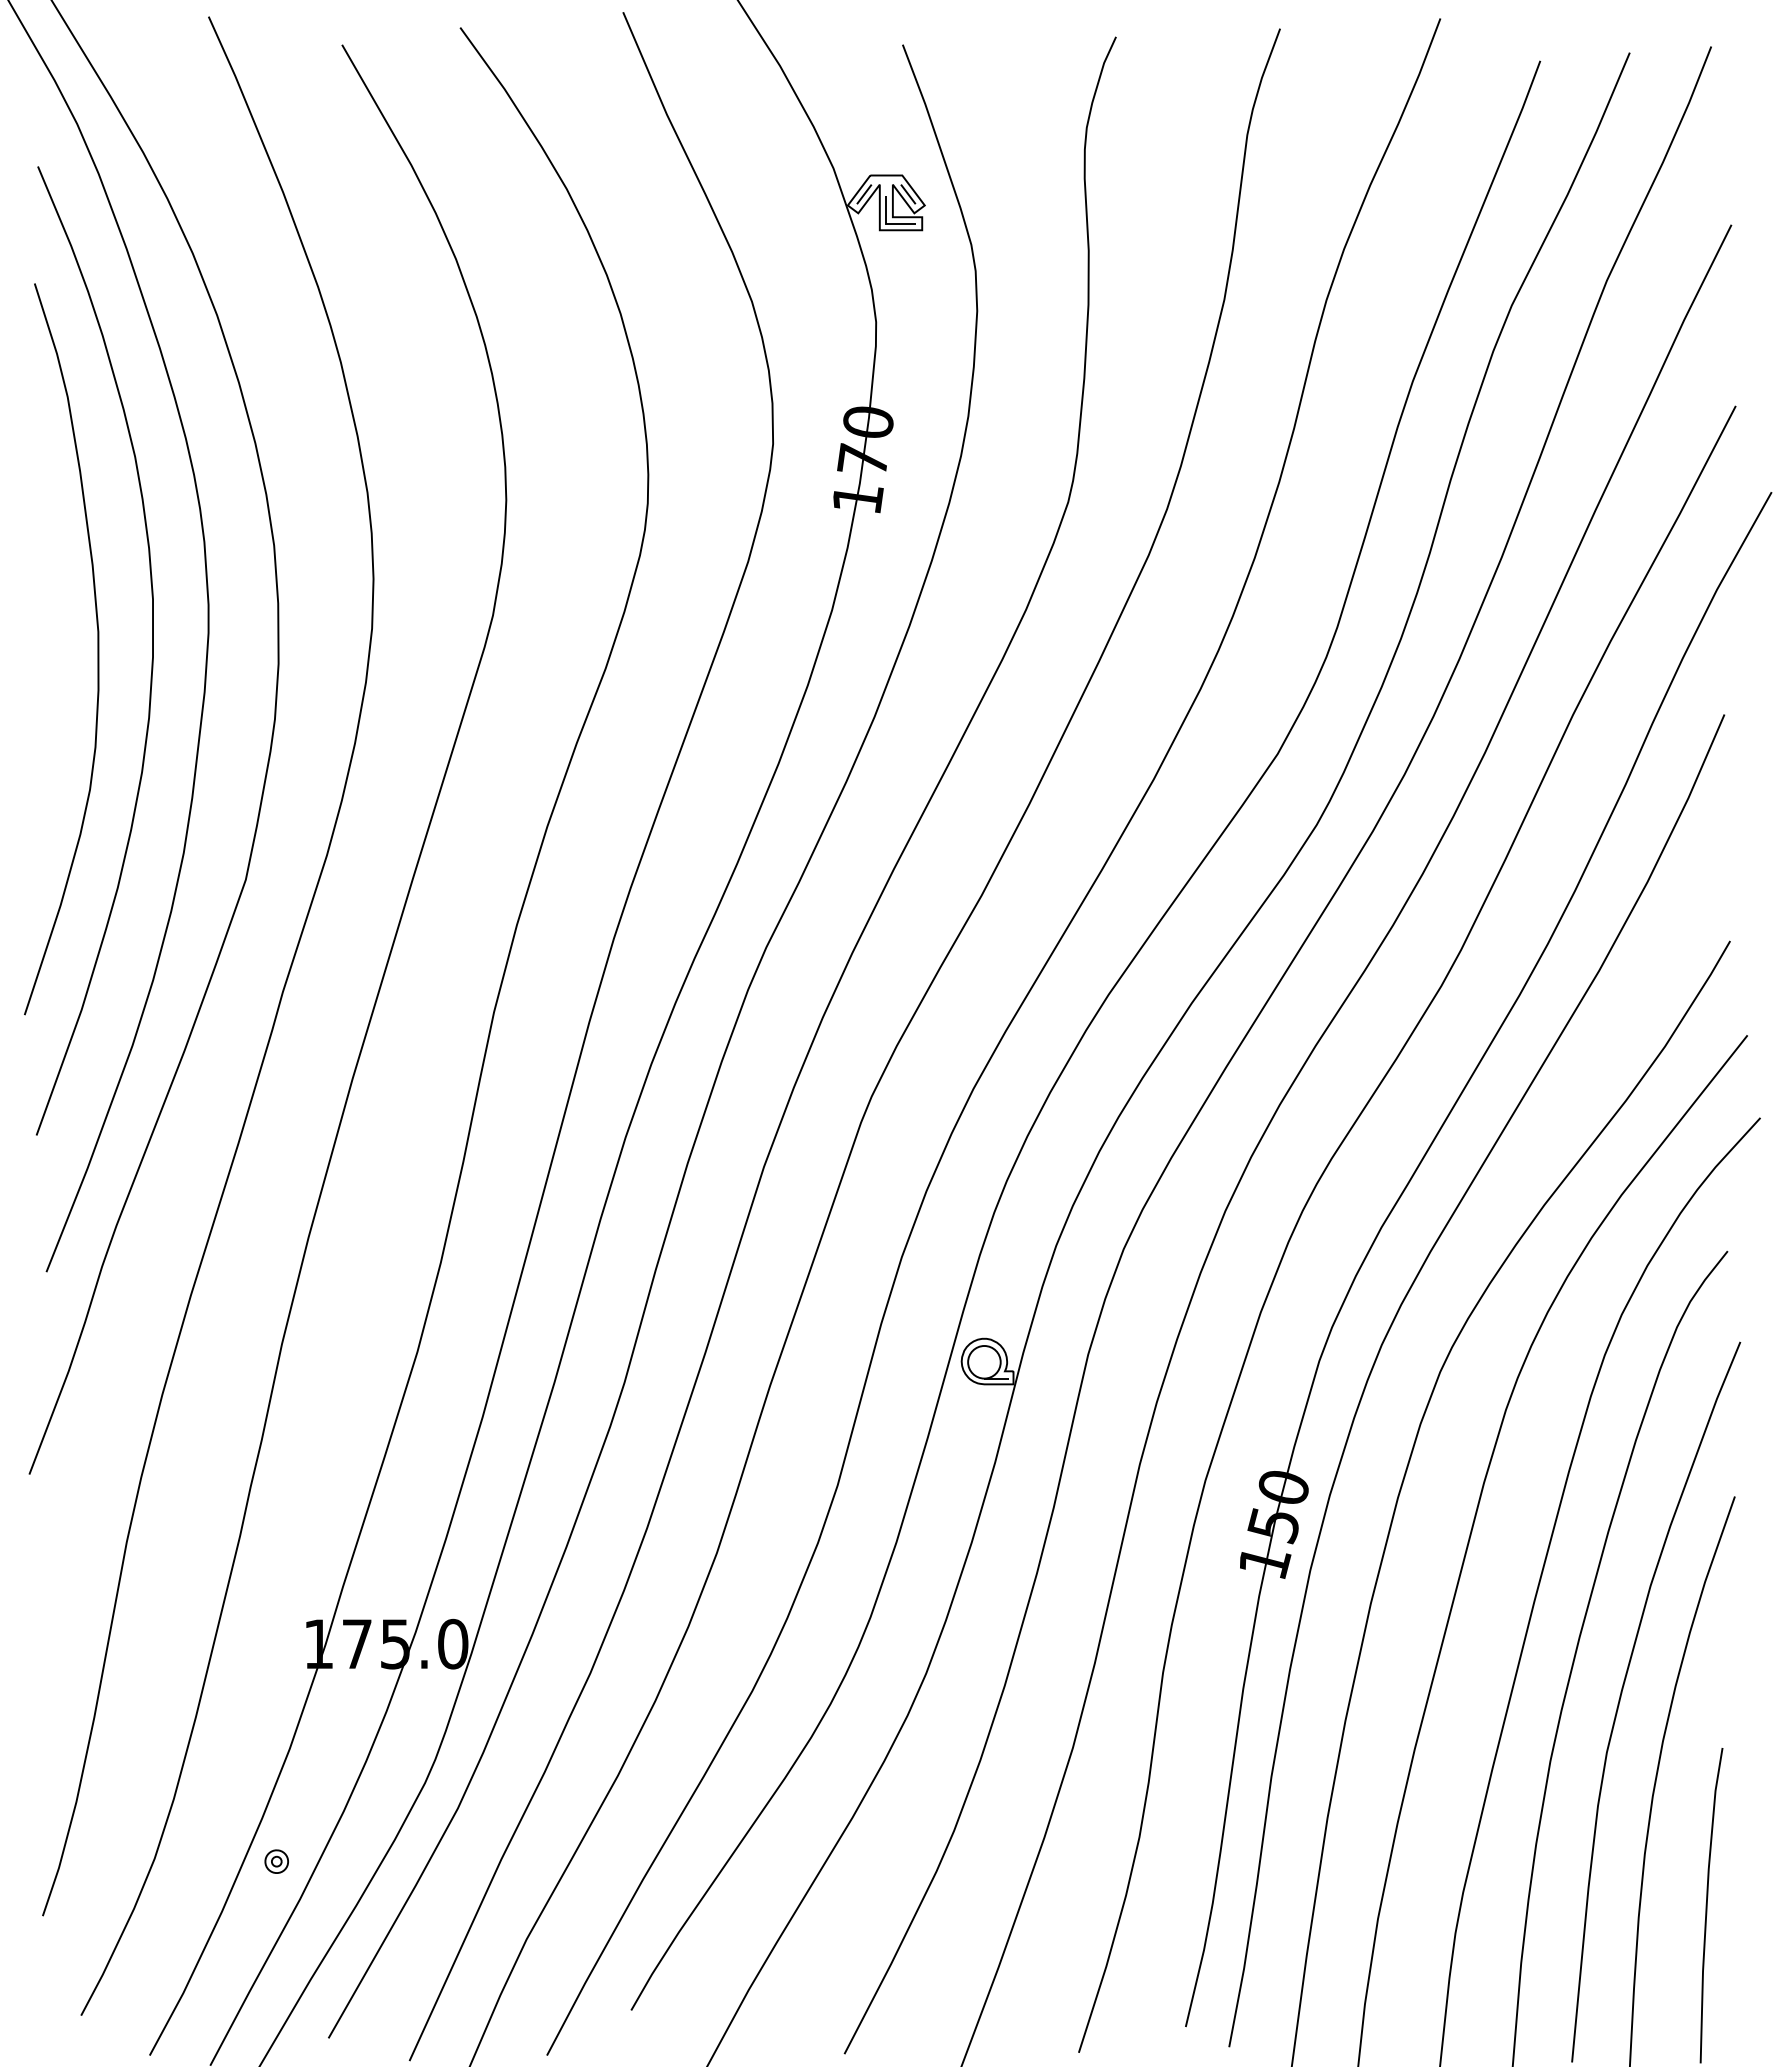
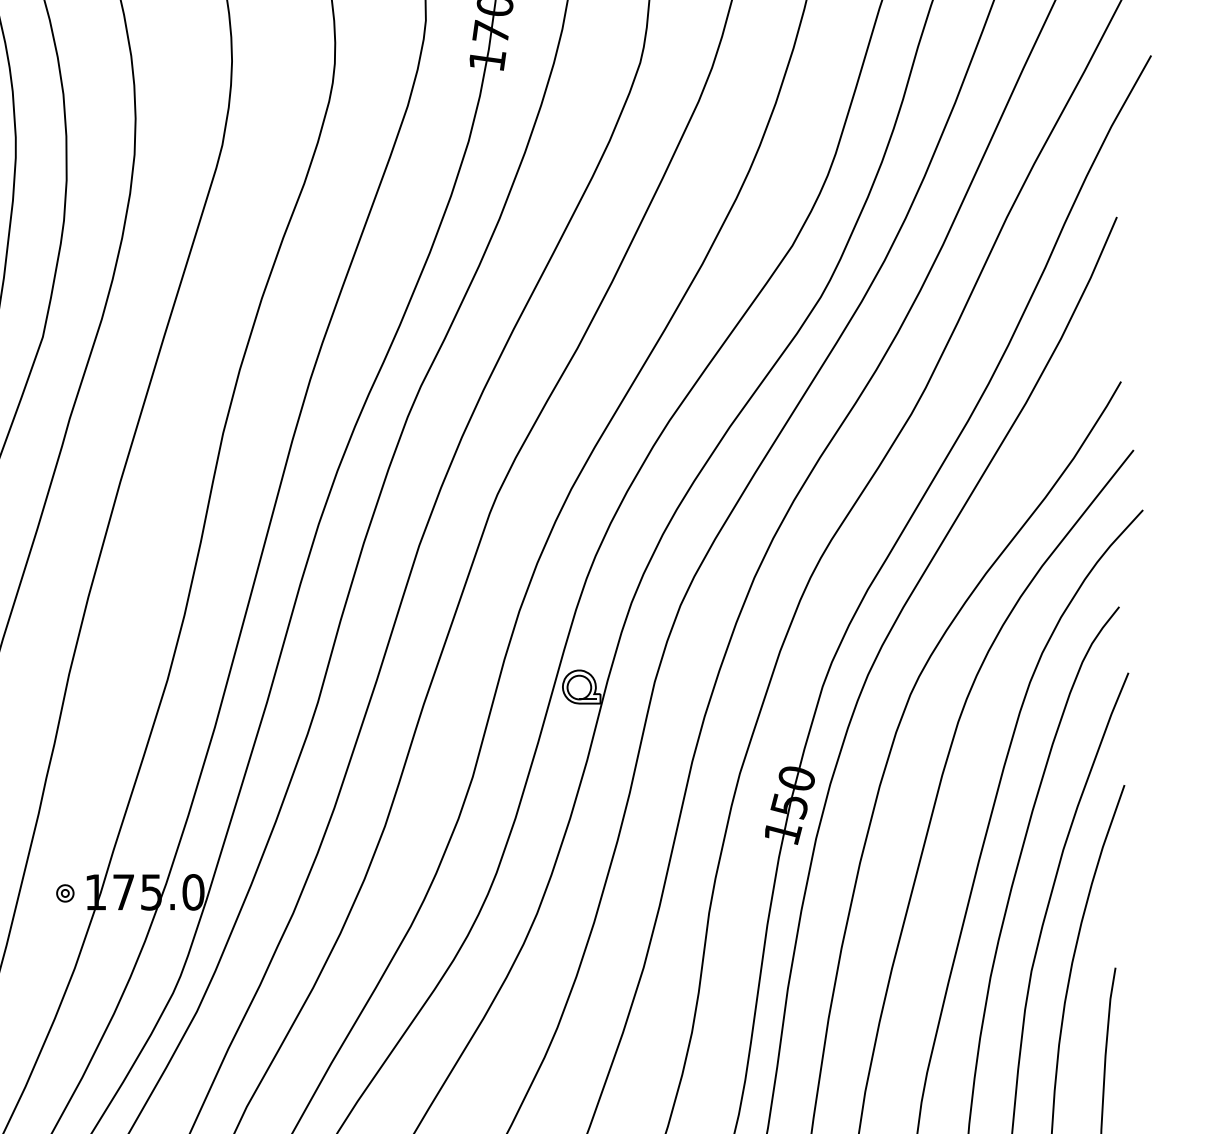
part: (276, 1861) -> (65, 893), moved

